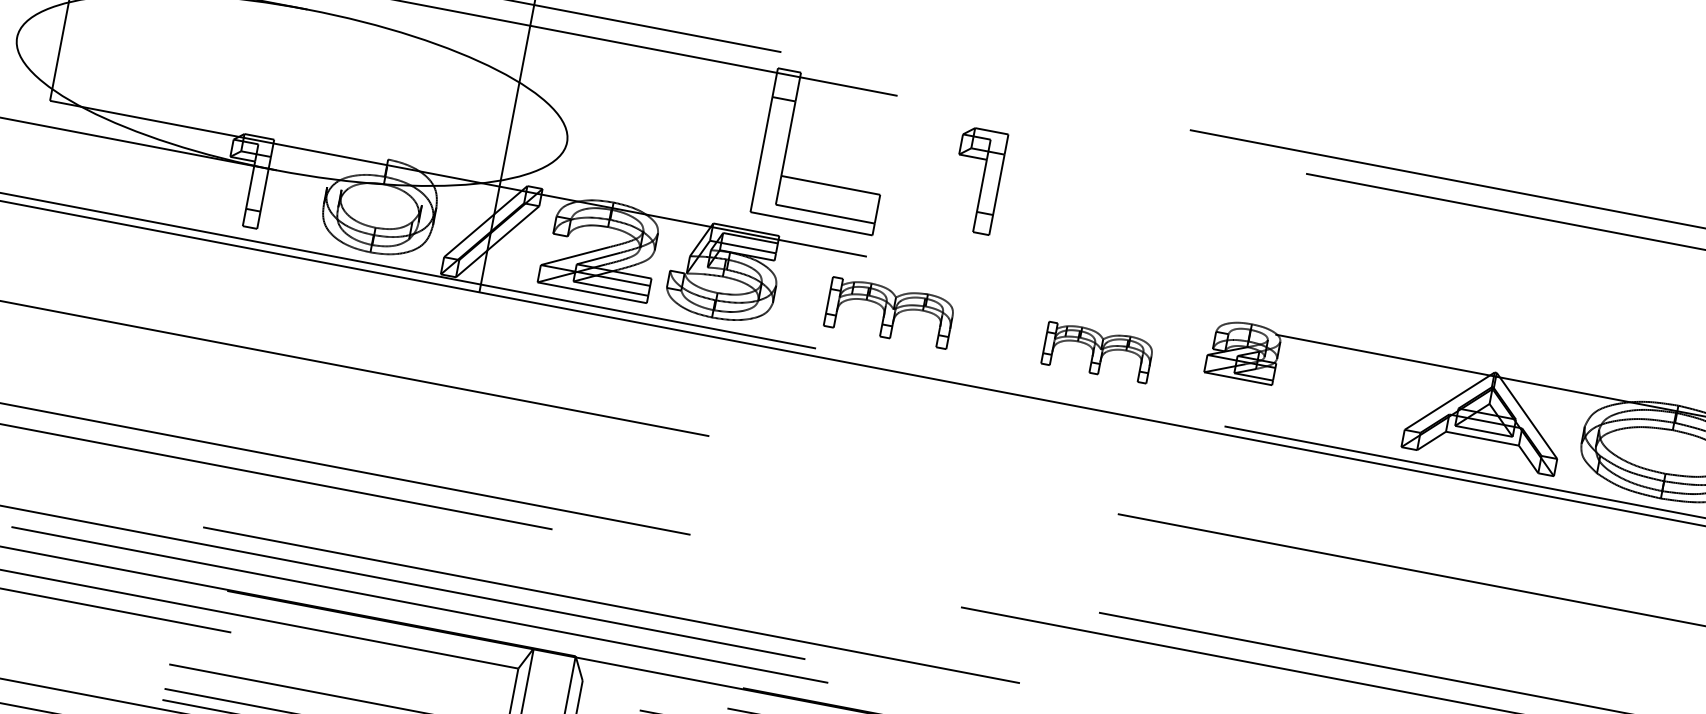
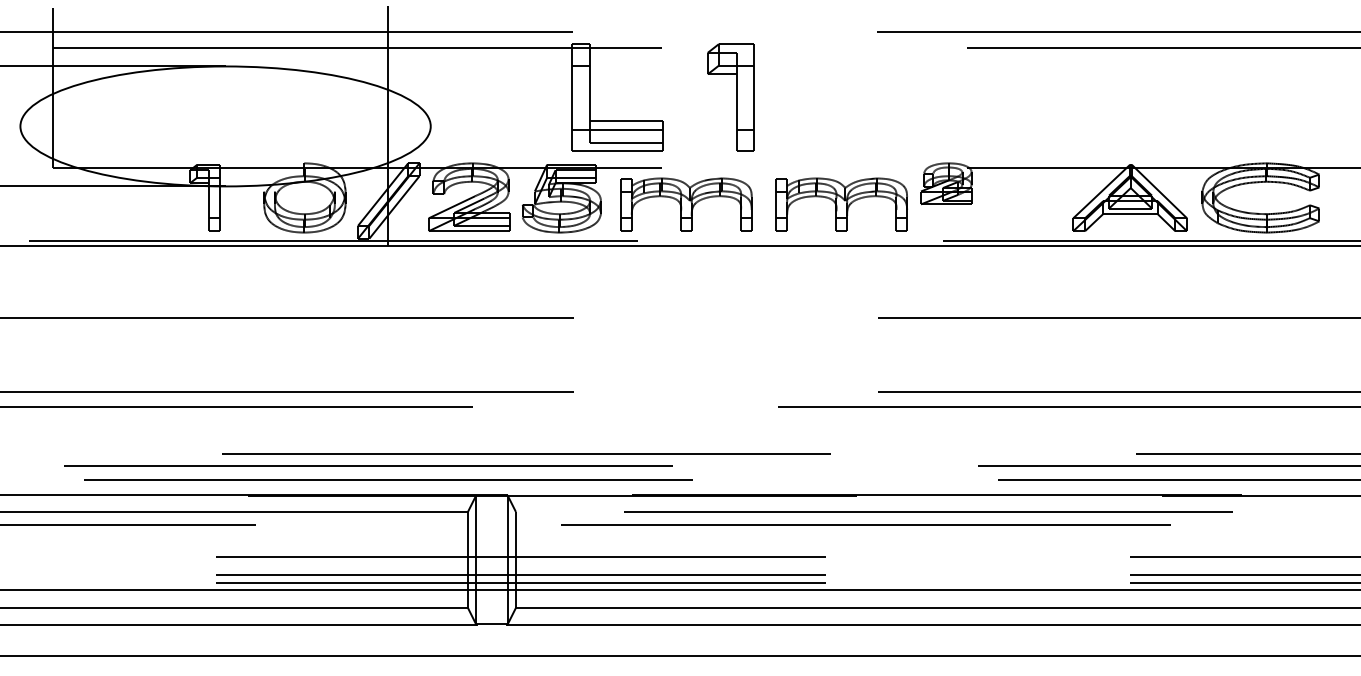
part: (976, 180) -> (730, 97), size x1.43
line: (816, 194) -> (617, 129), added
part: (889, 312) -> (686, 204), size x1.43
part: (1097, 352) -> (841, 204), size x1.67

